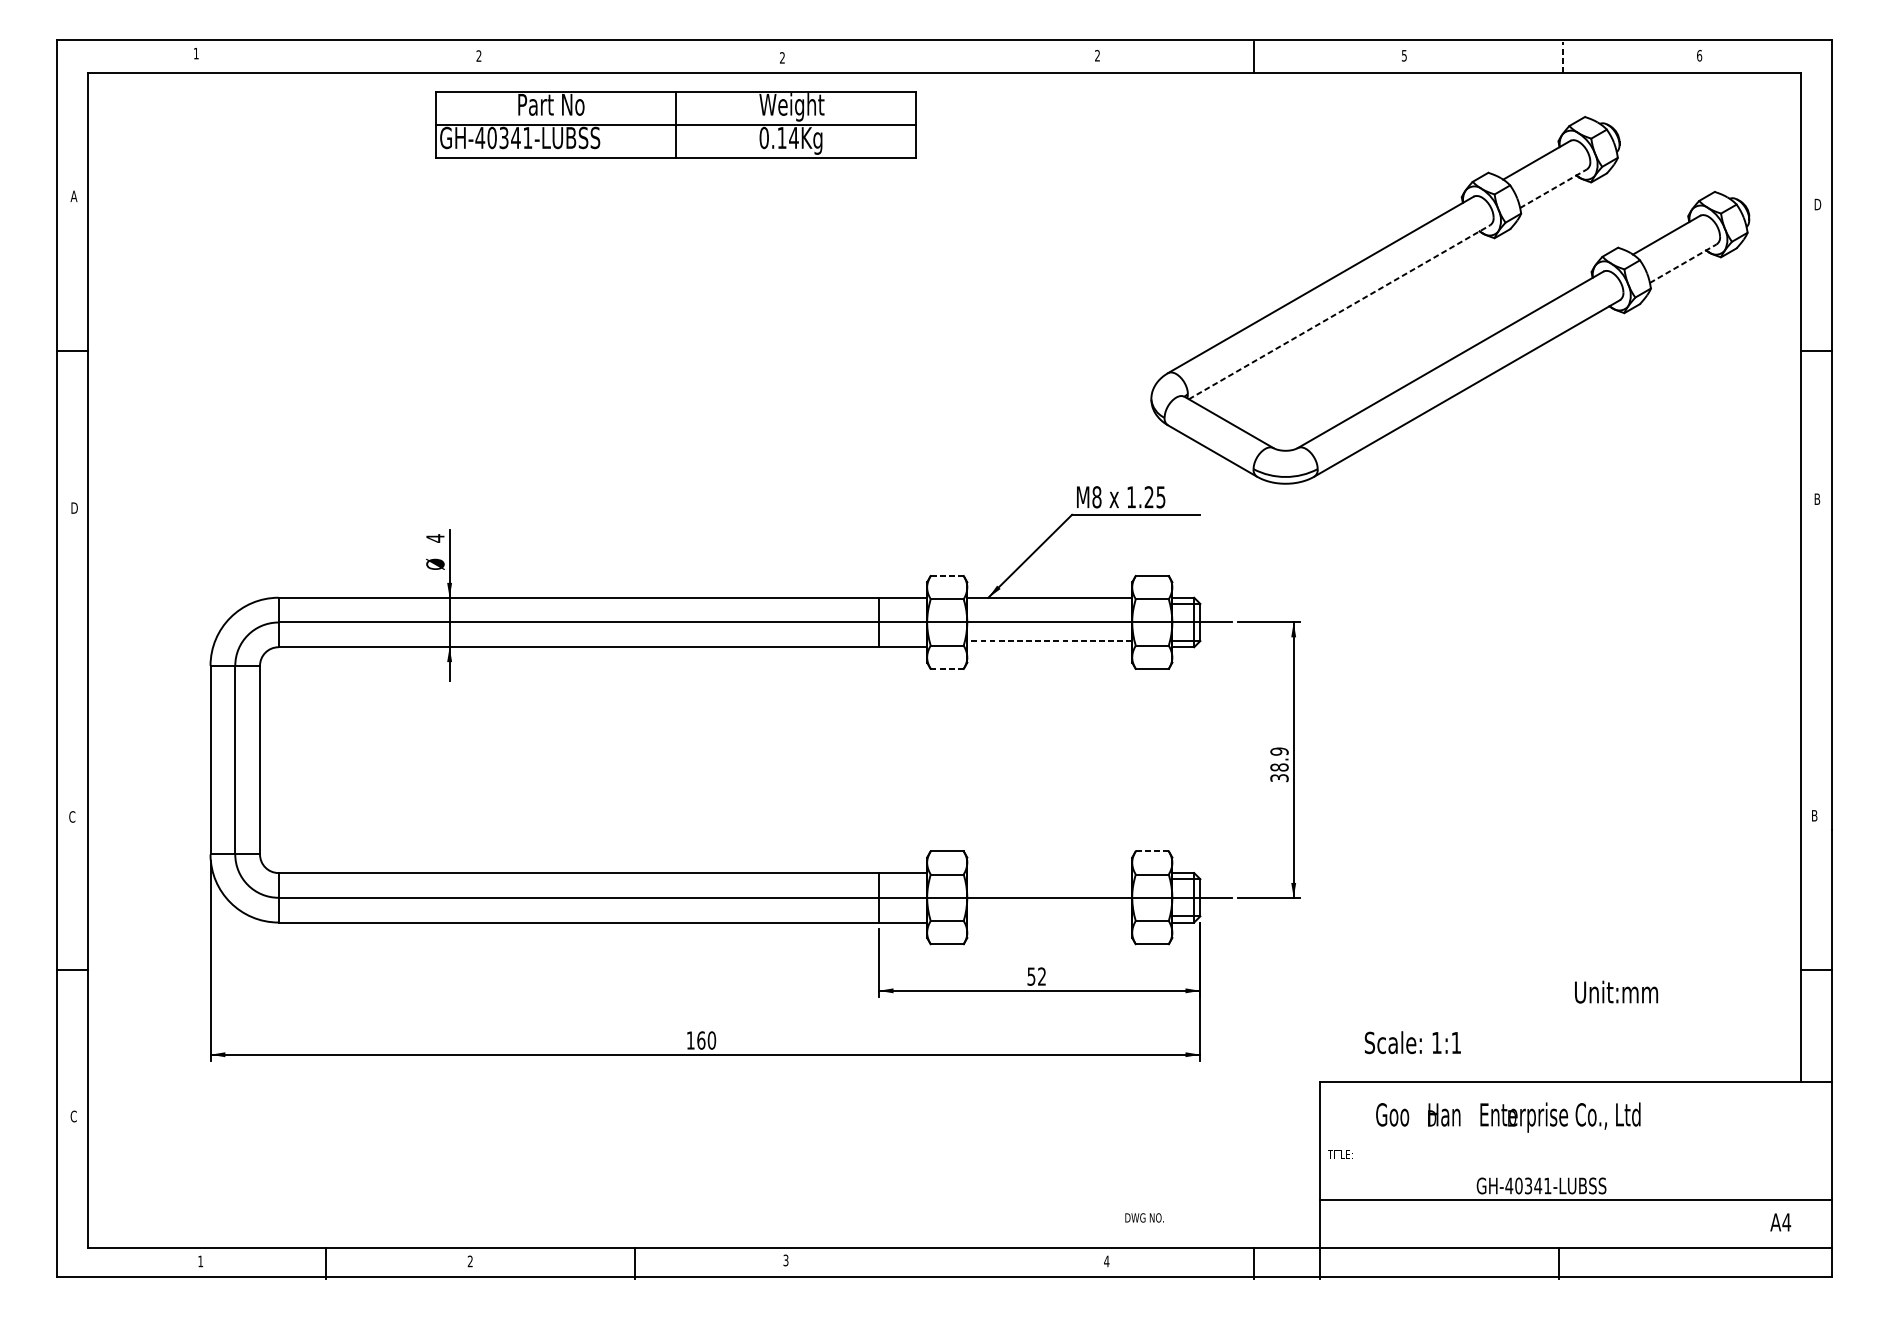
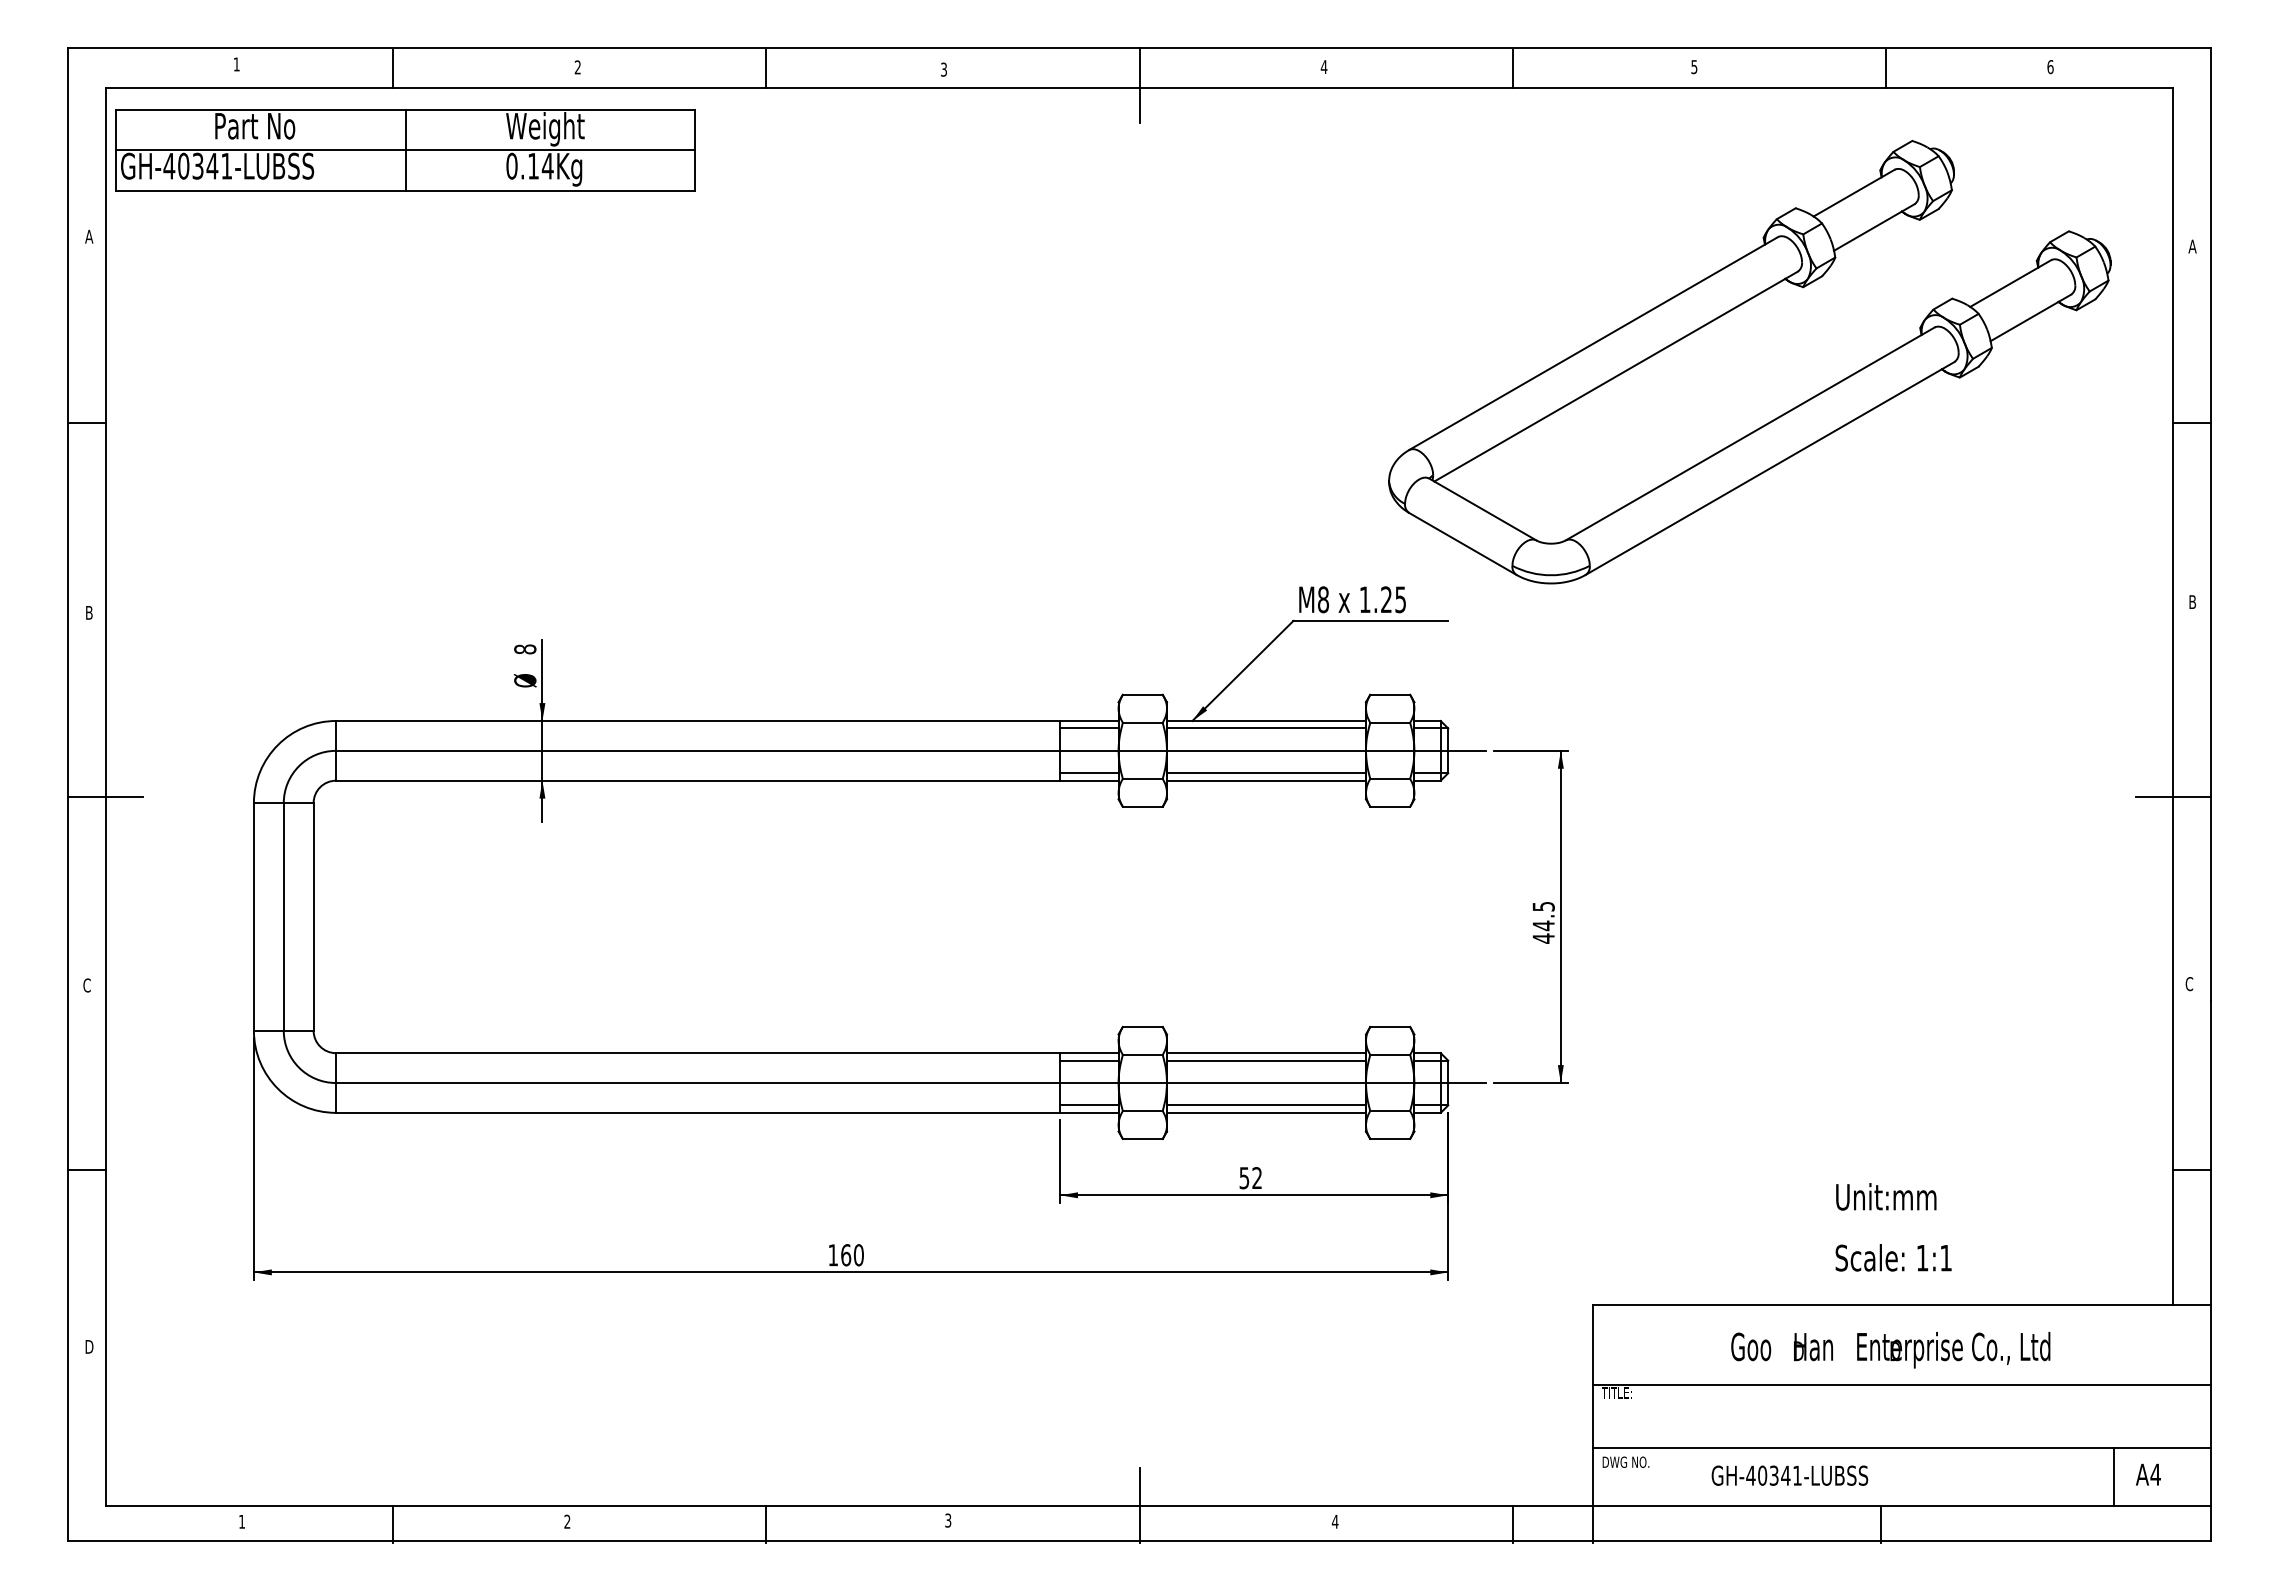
text: (1096, 55) -> (1323, 66), 2 -> 4
line: (326, 56) -> (393, 68), added
line: (635, 56) -> (766, 68), added
line: (1562, 56) -> (1885, 68), dashed -> solid
text: (782, 57) -> (943, 69), 2 -> 3
line: (944, 70) -> (1139, 84), added
part: (675, 124) -> (405, 150), moved
line: (1553, 188) -> (1874, 227), dashed -> solid
text: (1817, 204) -> (2192, 246), D -> A
line: (1682, 263) -> (2030, 317), dashed -> solid
line: (1339, 312) -> (1616, 376), dashed -> solid
text: (75, 508) -> (90, 613), D -> B
text: (435, 538) -> (525, 649), 4 -> 8
line: (946, 575) -> (1142, 694), dashed -> solid
line: (903, 603) -> (1089, 728), added
line: (1049, 603) -> (1266, 728), added
line: (903, 641) -> (1089, 773), added
line: (1049, 641) -> (1266, 773), dashed -> solid
line: (1049, 647) -> (1266, 780), added
line: (87, 660) -> (105, 796), added
line: (1800, 660) -> (2172, 796), added
line: (946, 668) -> (1142, 806), dashed -> solid
text: (1279, 764) -> (1543, 922), 38.9 -> 44.5
text: (1814, 816) -> (2189, 984), B -> C
line: (1152, 850) -> (1390, 1026), dashed -> solid
line: (1049, 873) -> (1266, 1053), added
line: (903, 879) -> (1089, 1060), added
line: (1049, 879) -> (1266, 1060), added
line: (903, 916) -> (1089, 1105), added
line: (1049, 916) -> (1266, 1105), added
line: (1049, 922) -> (1266, 1112), added
text: (1616, 991) -> (1886, 1196), moved
text: (1412, 1042) -> (1893, 1257), moved
text: (74, 1116) -> (89, 1346), C -> D
text: (1508, 1117) -> (1890, 1350), moved
line: (1576, 1147) -> (1901, 1384), added
text: (1541, 1185) -> (1789, 1475), moved
text: (1144, 1217) -> (1625, 1461), moved
line: (1751, 1223) -> (2113, 1476), added
line: (944, 1247) -> (1139, 1505), added

